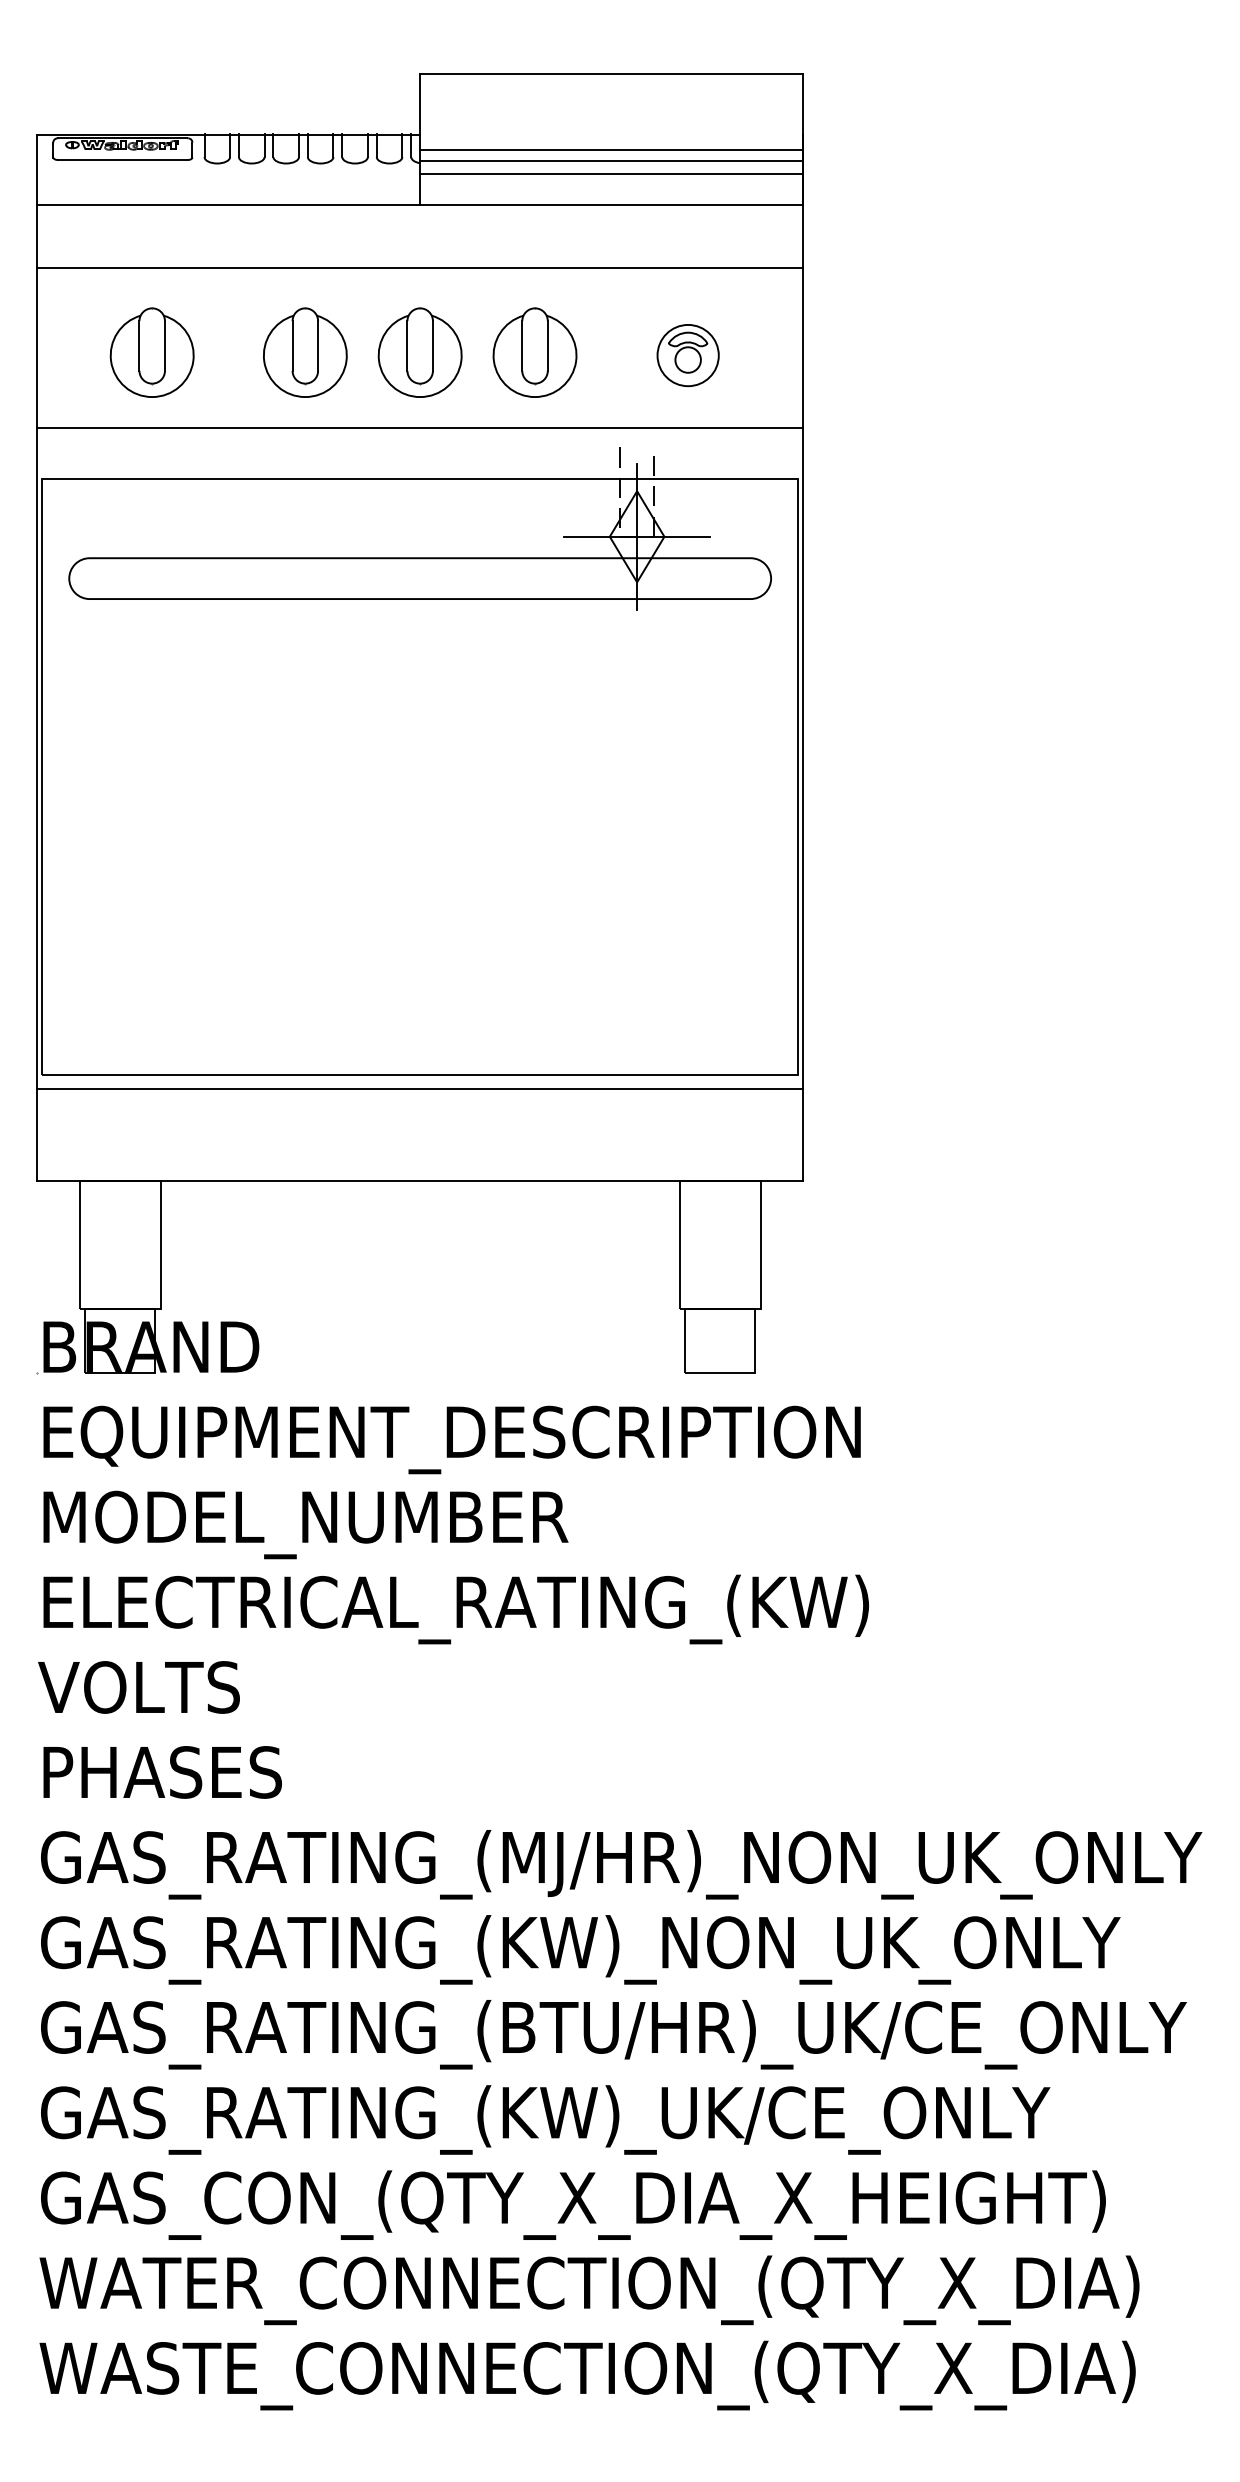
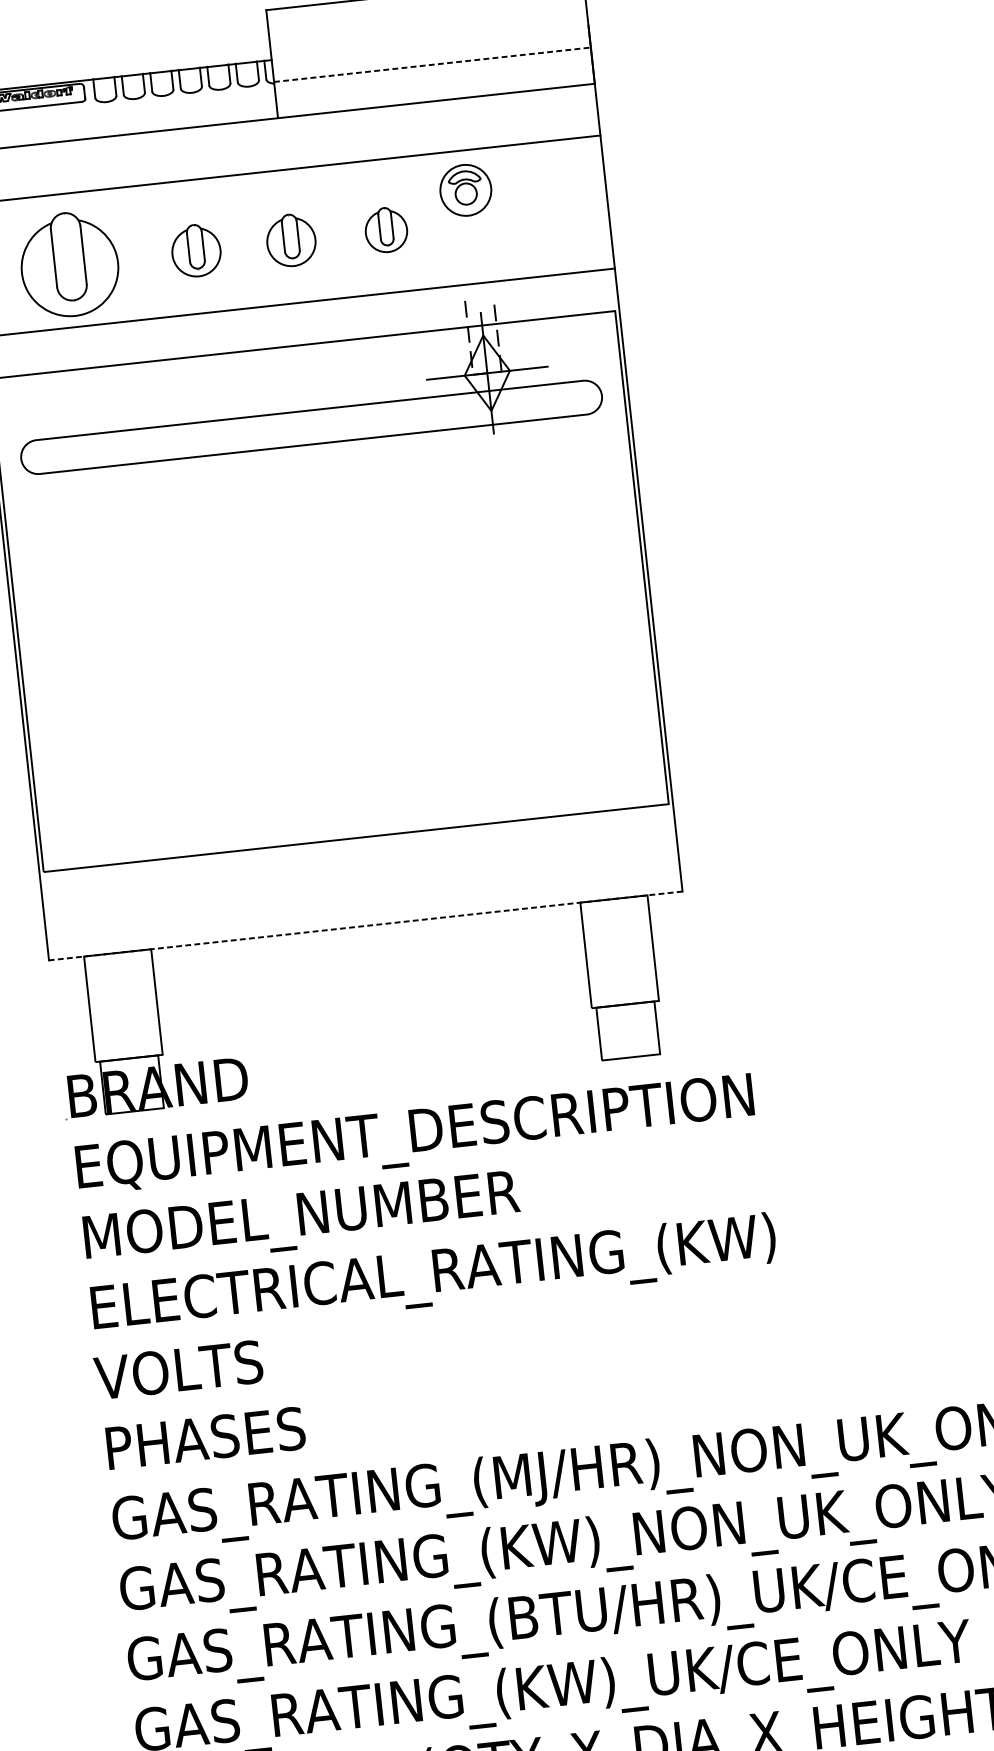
line: (611, 149) -> (431, 55), removed
line: (612, 161) -> (433, 64), solid -> dashed
line: (611, 174) -> (433, 75), removed
part: (151, 352) -> (68, 264), size x1.4
part: (305, 352) -> (196, 250), size x0.7
part: (419, 352) -> (290, 240), size x0.7
part: (534, 352) -> (385, 229), size x0.6
part: (687, 355) -> (465, 190), moved
line: (420, 1088) -> (357, 849), removed
line: (420, 1181) -> (366, 926), solid -> dashed

